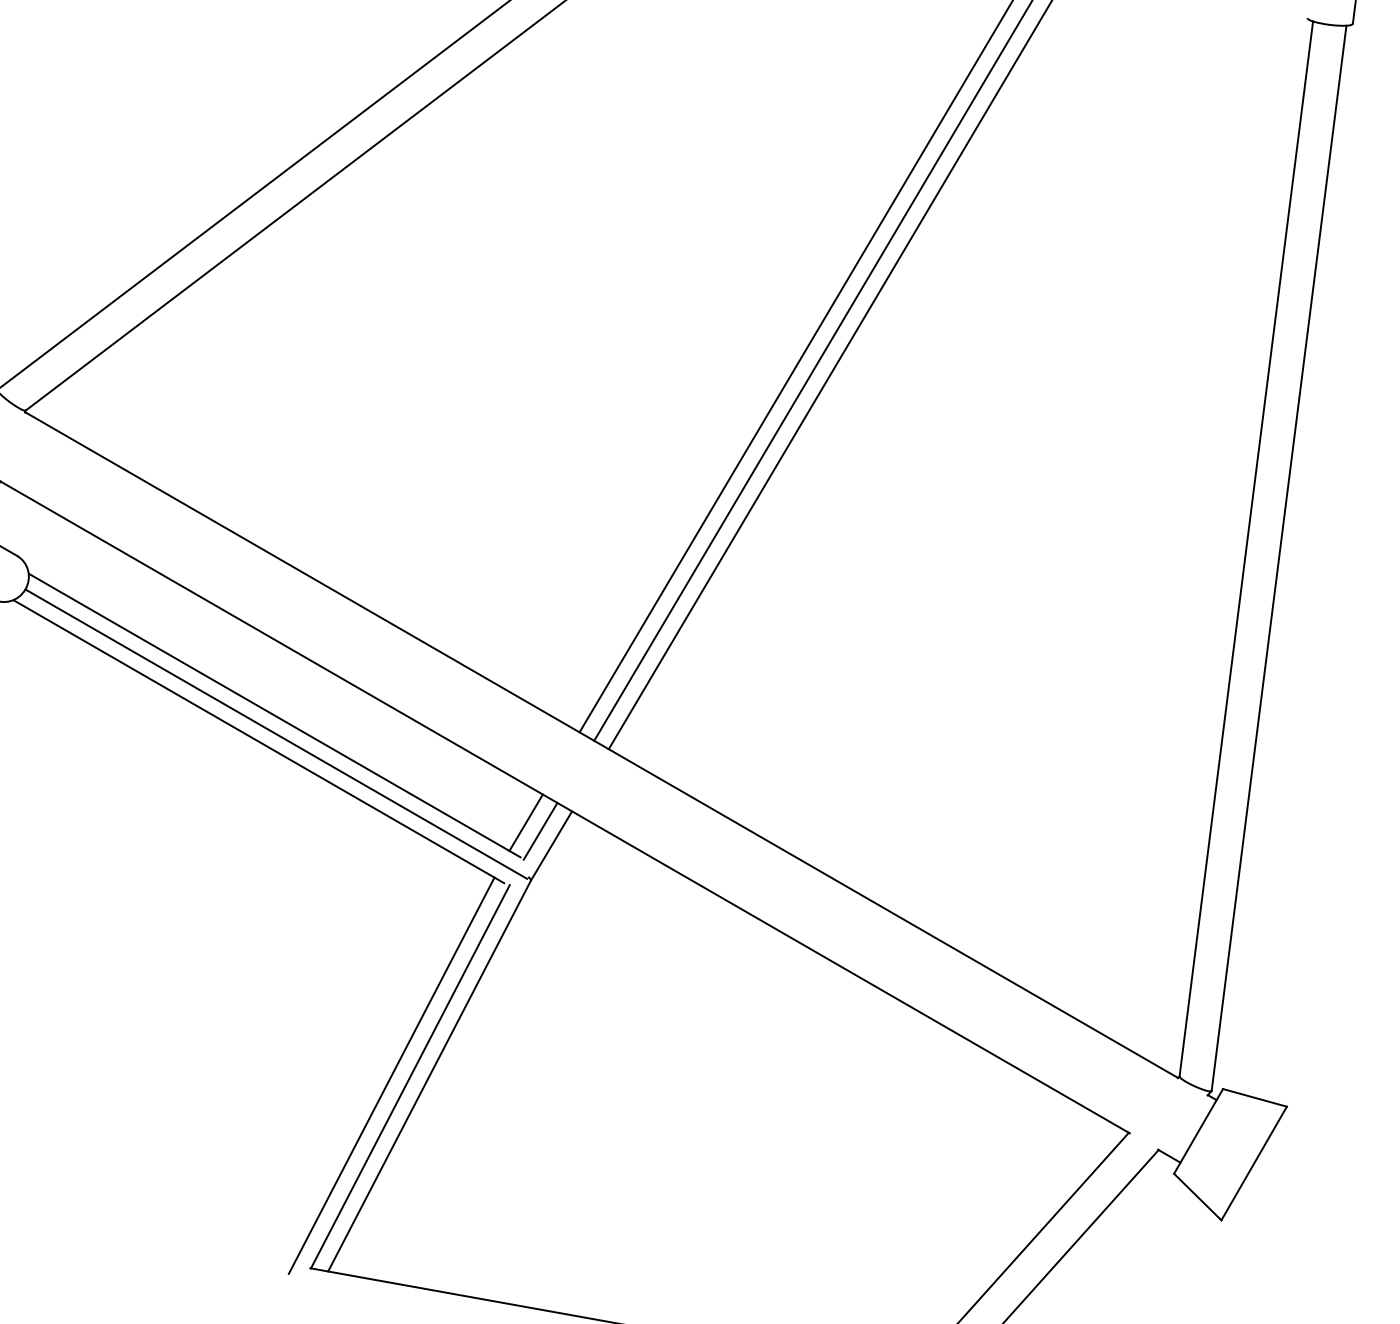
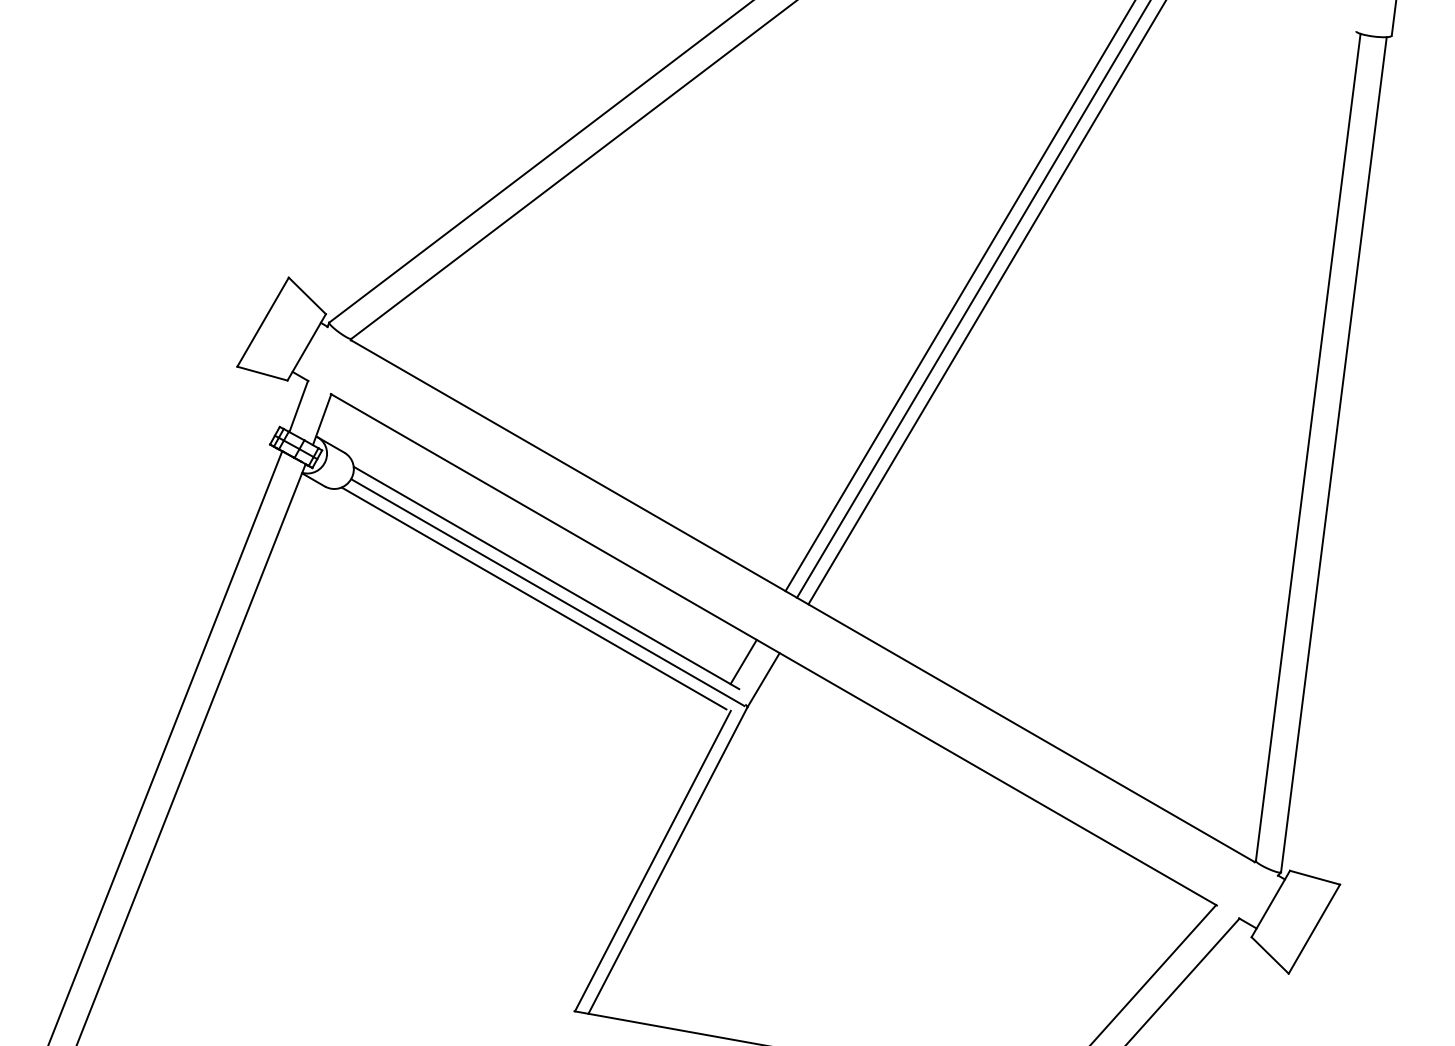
line: (539, 831) -> (754, 668), removed
line: (390, 1074) -> (637, 859), removed

